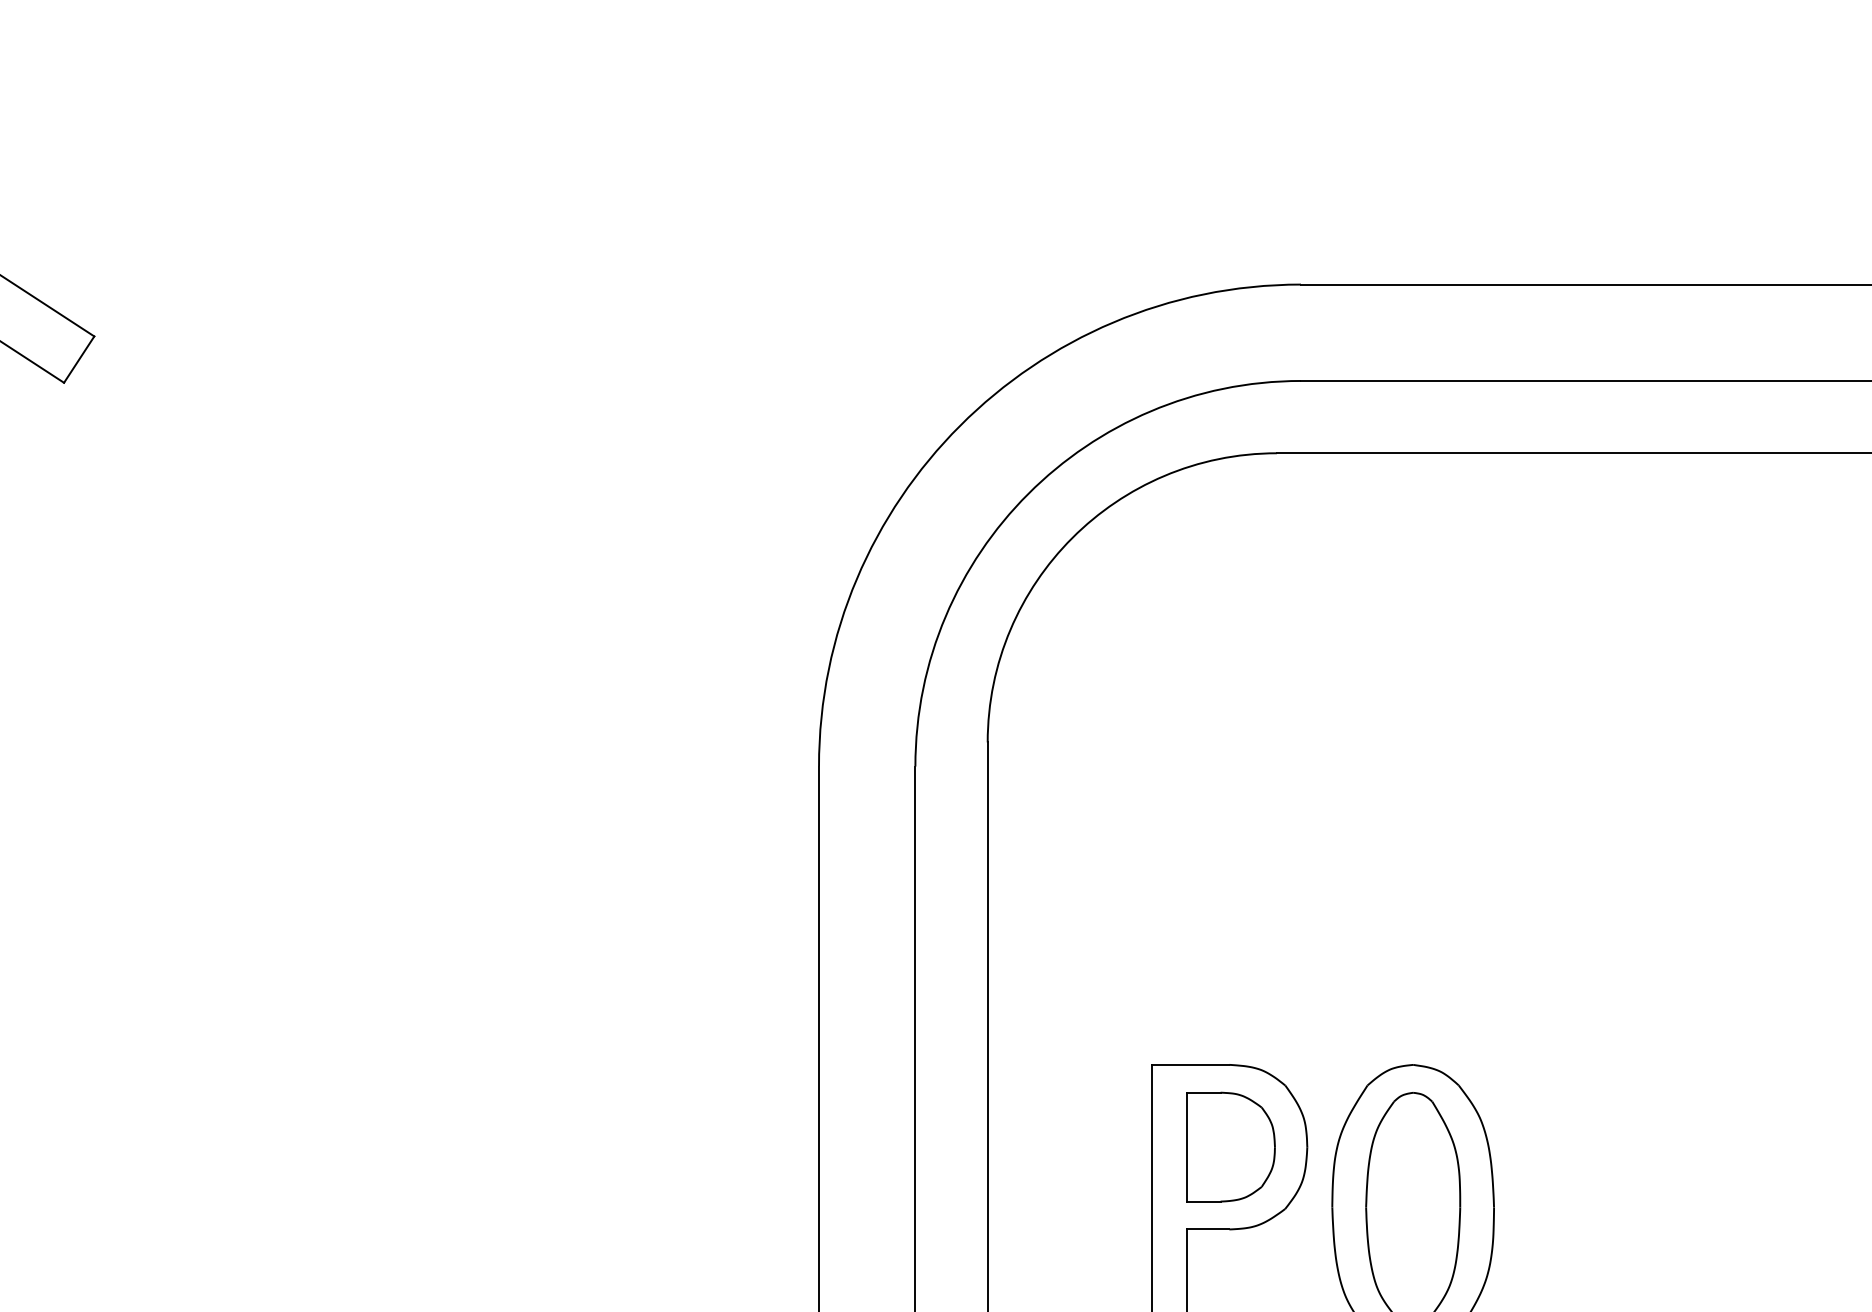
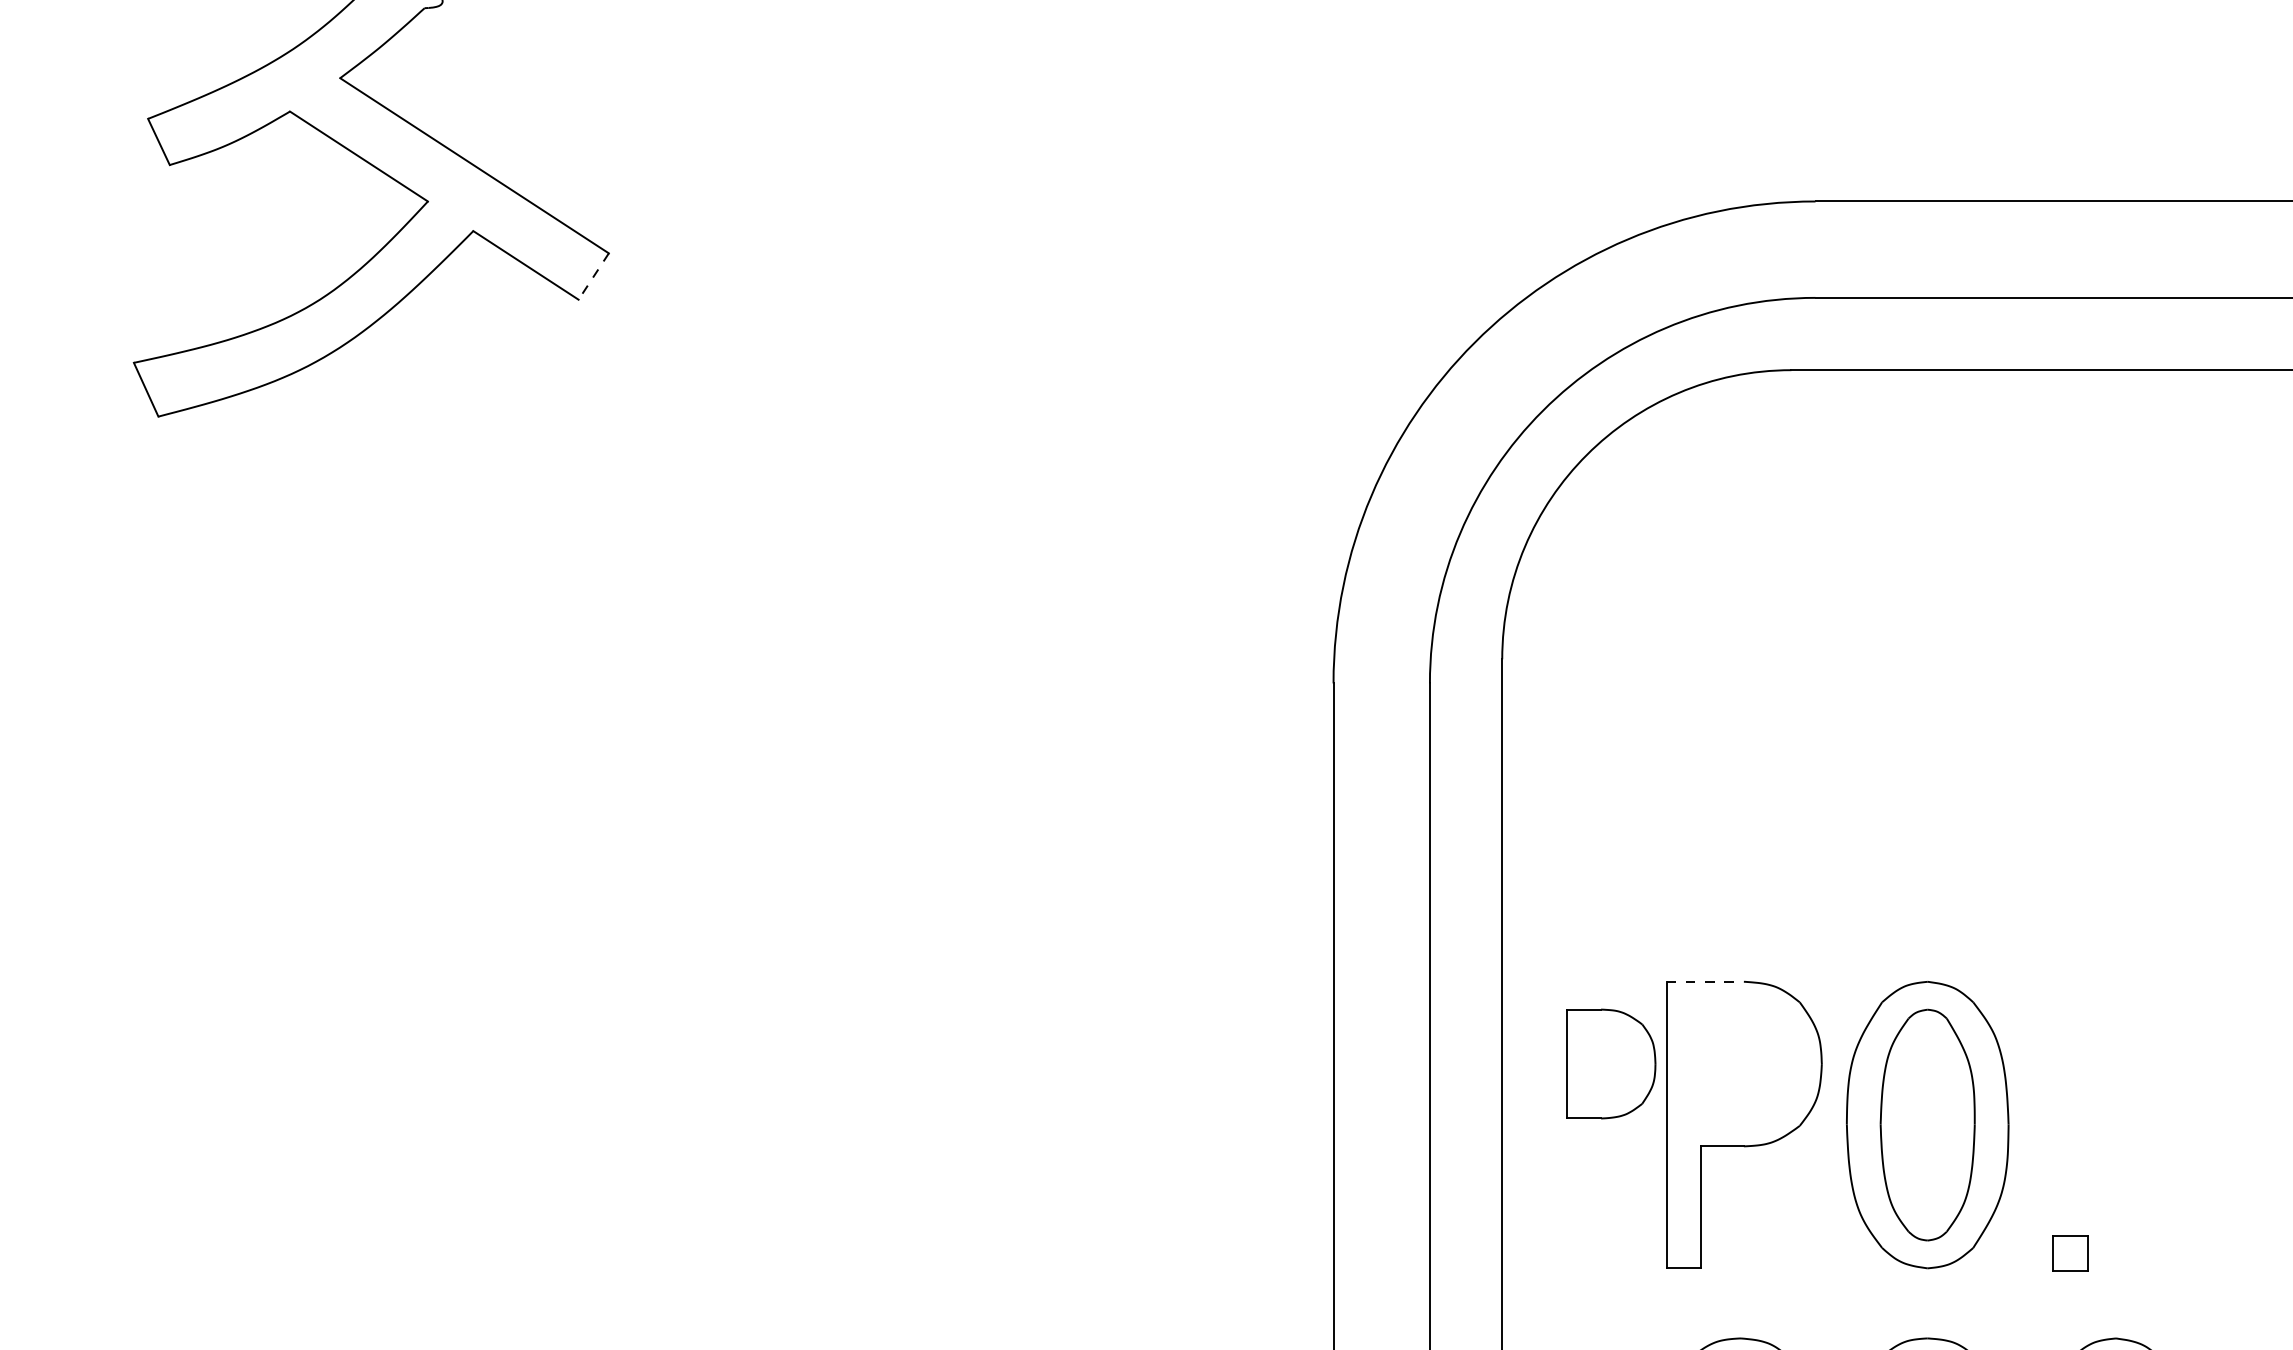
line: (78, 359) -> (593, 276), solid -> dashed
line: (1190, 1064) -> (1705, 981), solid -> dashed
part: (1230, 1146) -> (1611, 1063), moved

